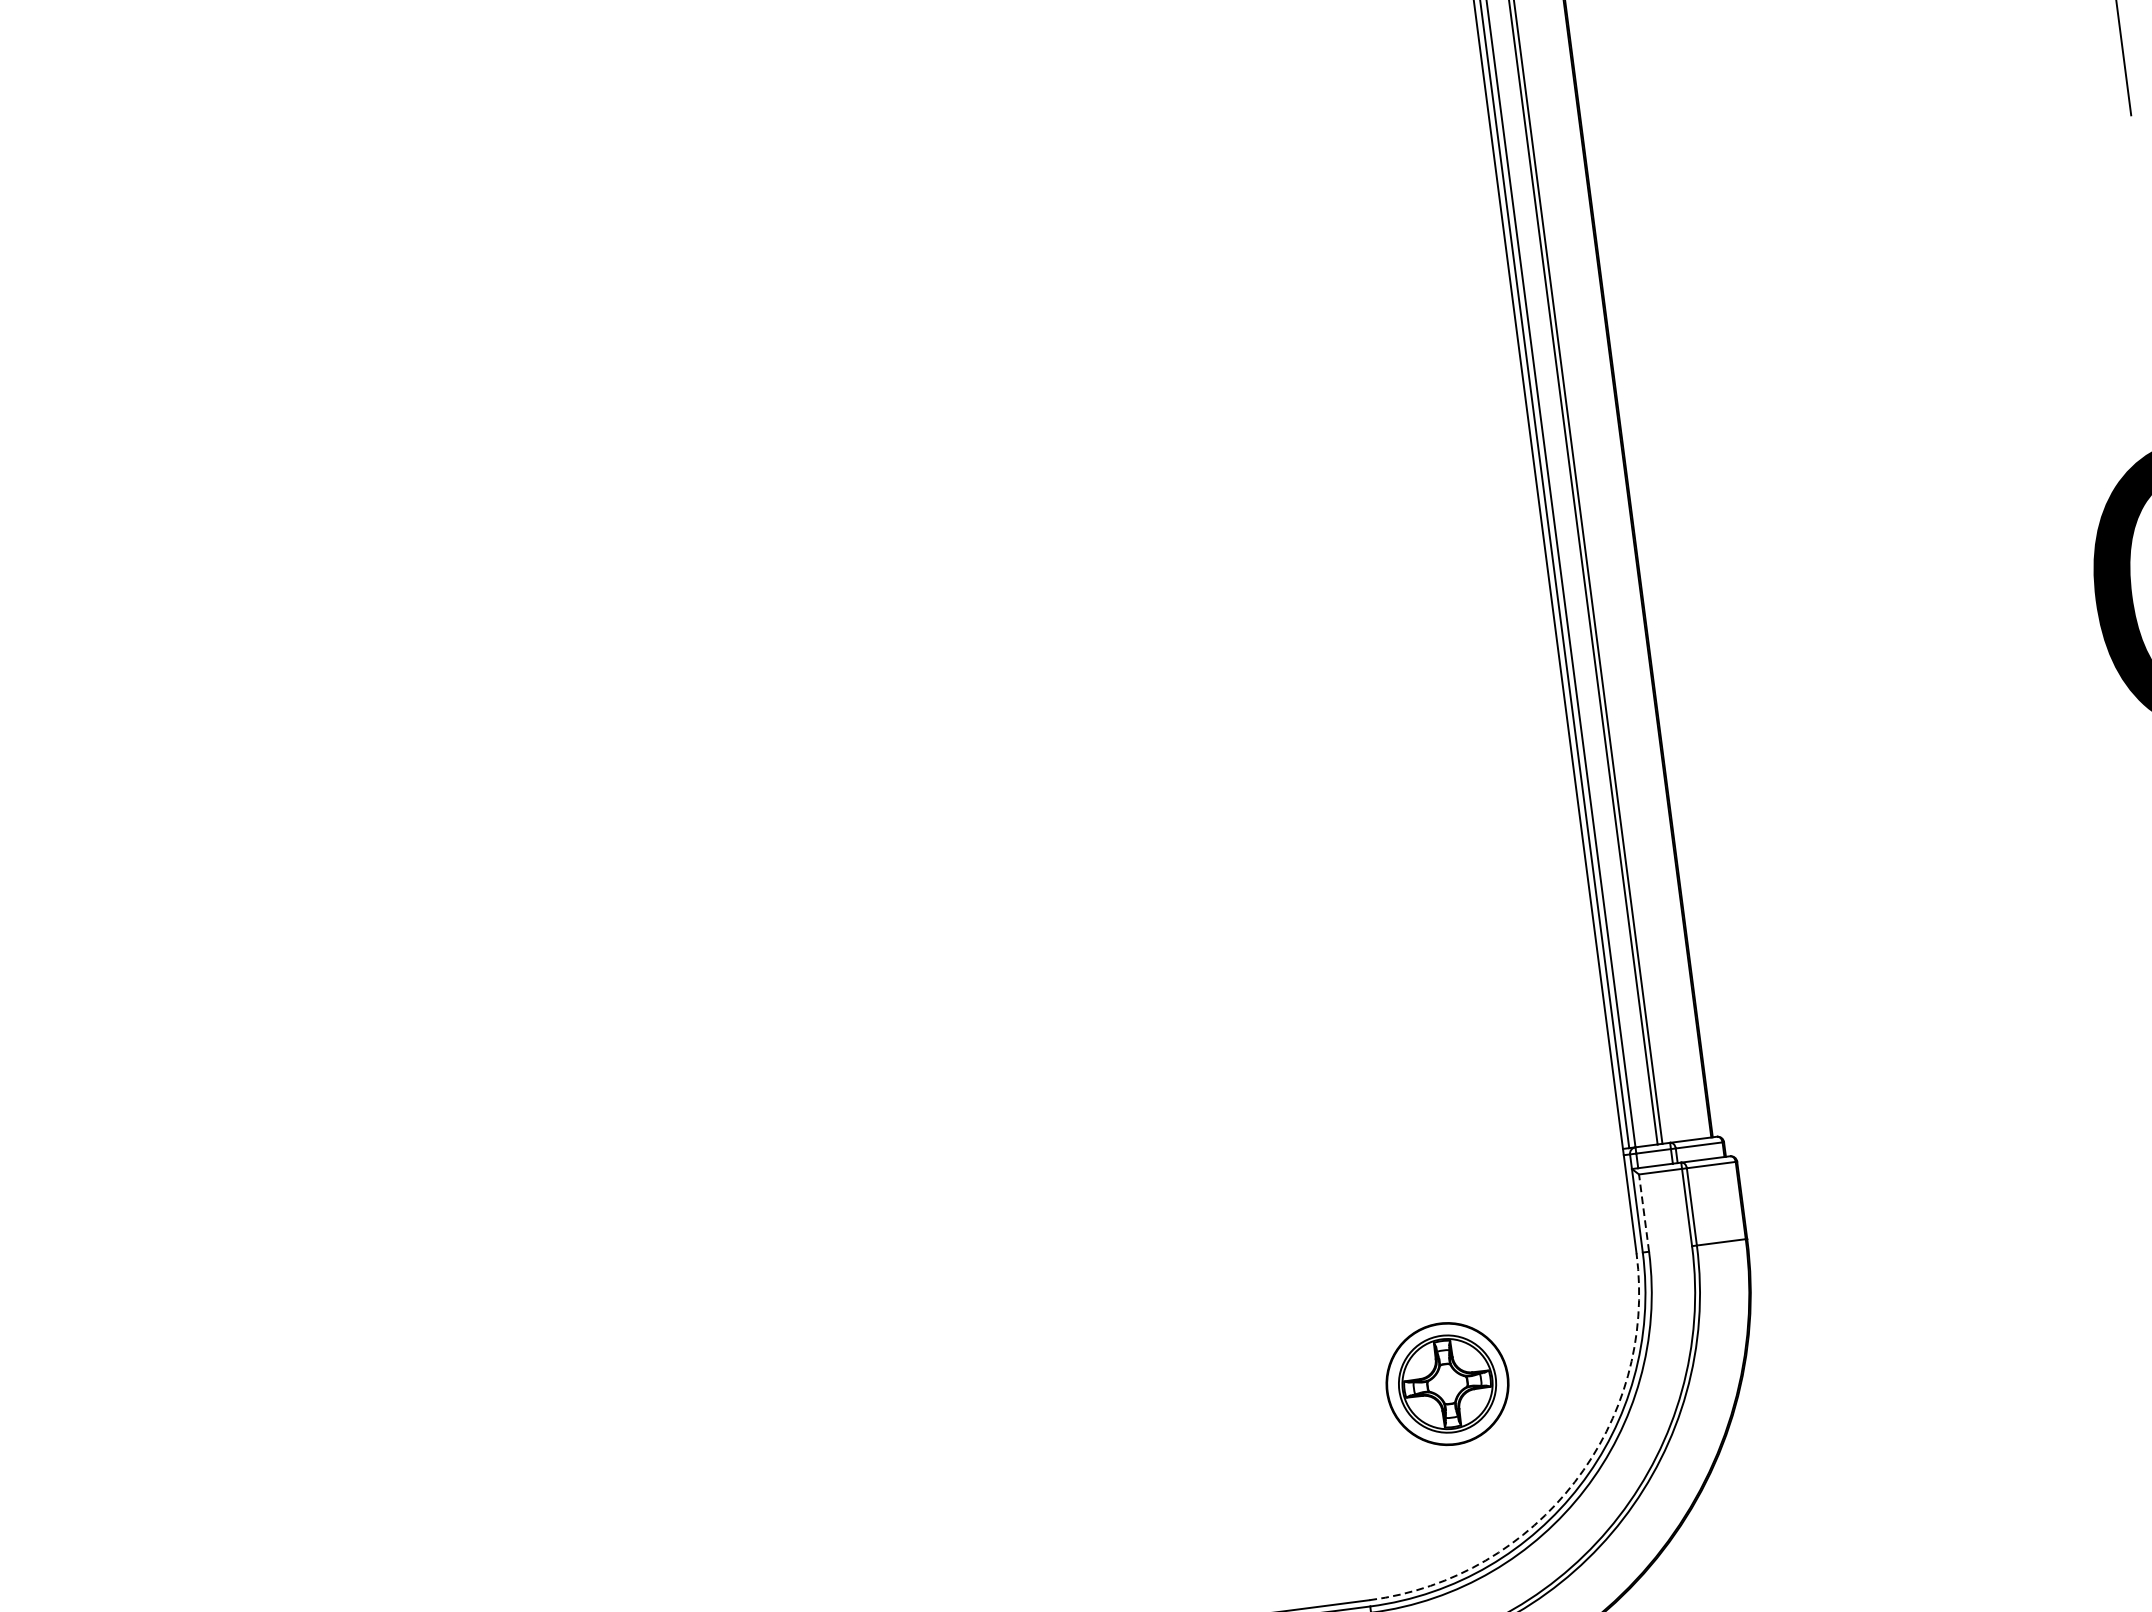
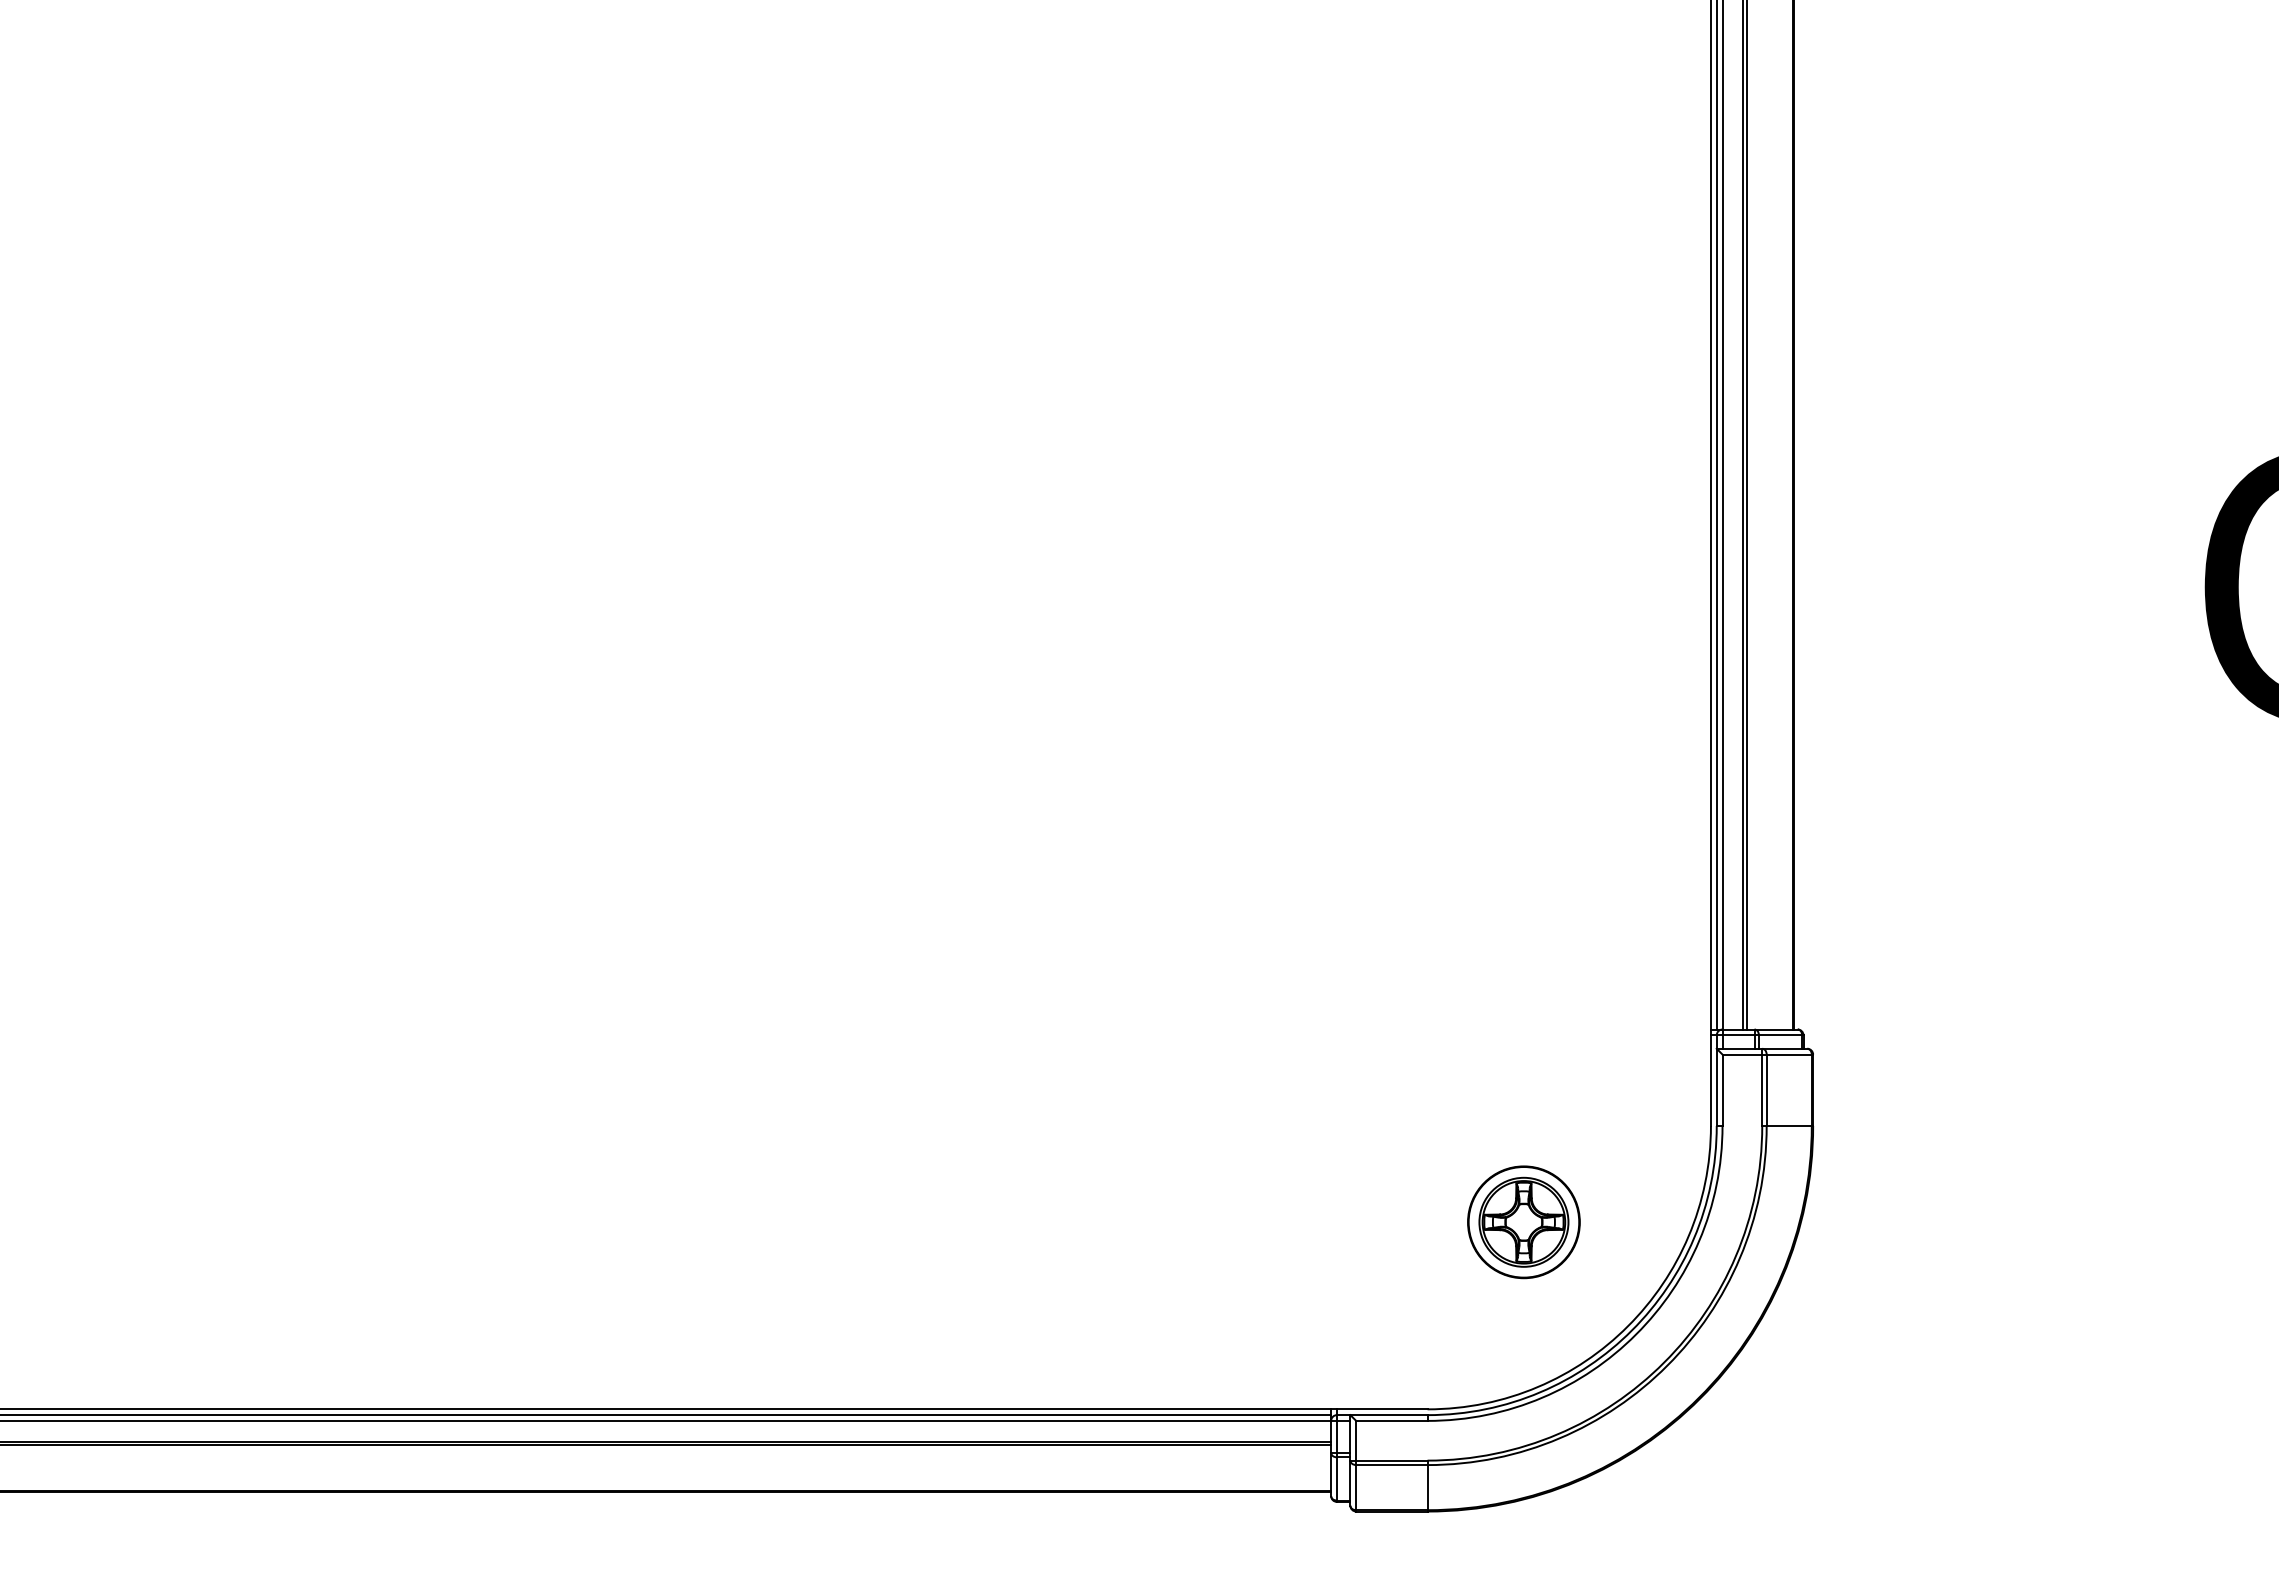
line: (1644, 1213) -> (1722, 1090), dashed -> solid
arc: (1574, 1482) -> (1627, 1326), dashed -> solid

